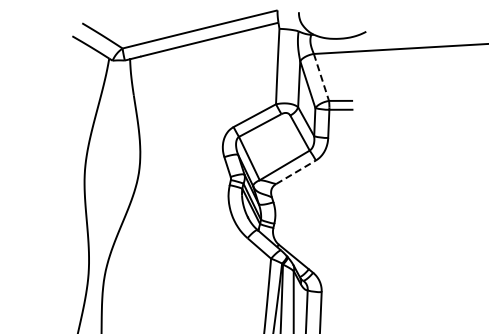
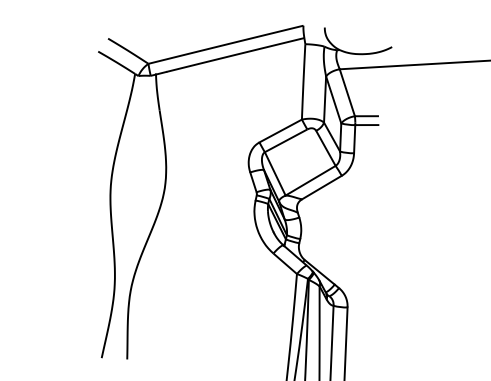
line: (321, 77) -> (347, 92), dashed -> solid
line: (296, 172) -> (322, 187), dashed -> solid

